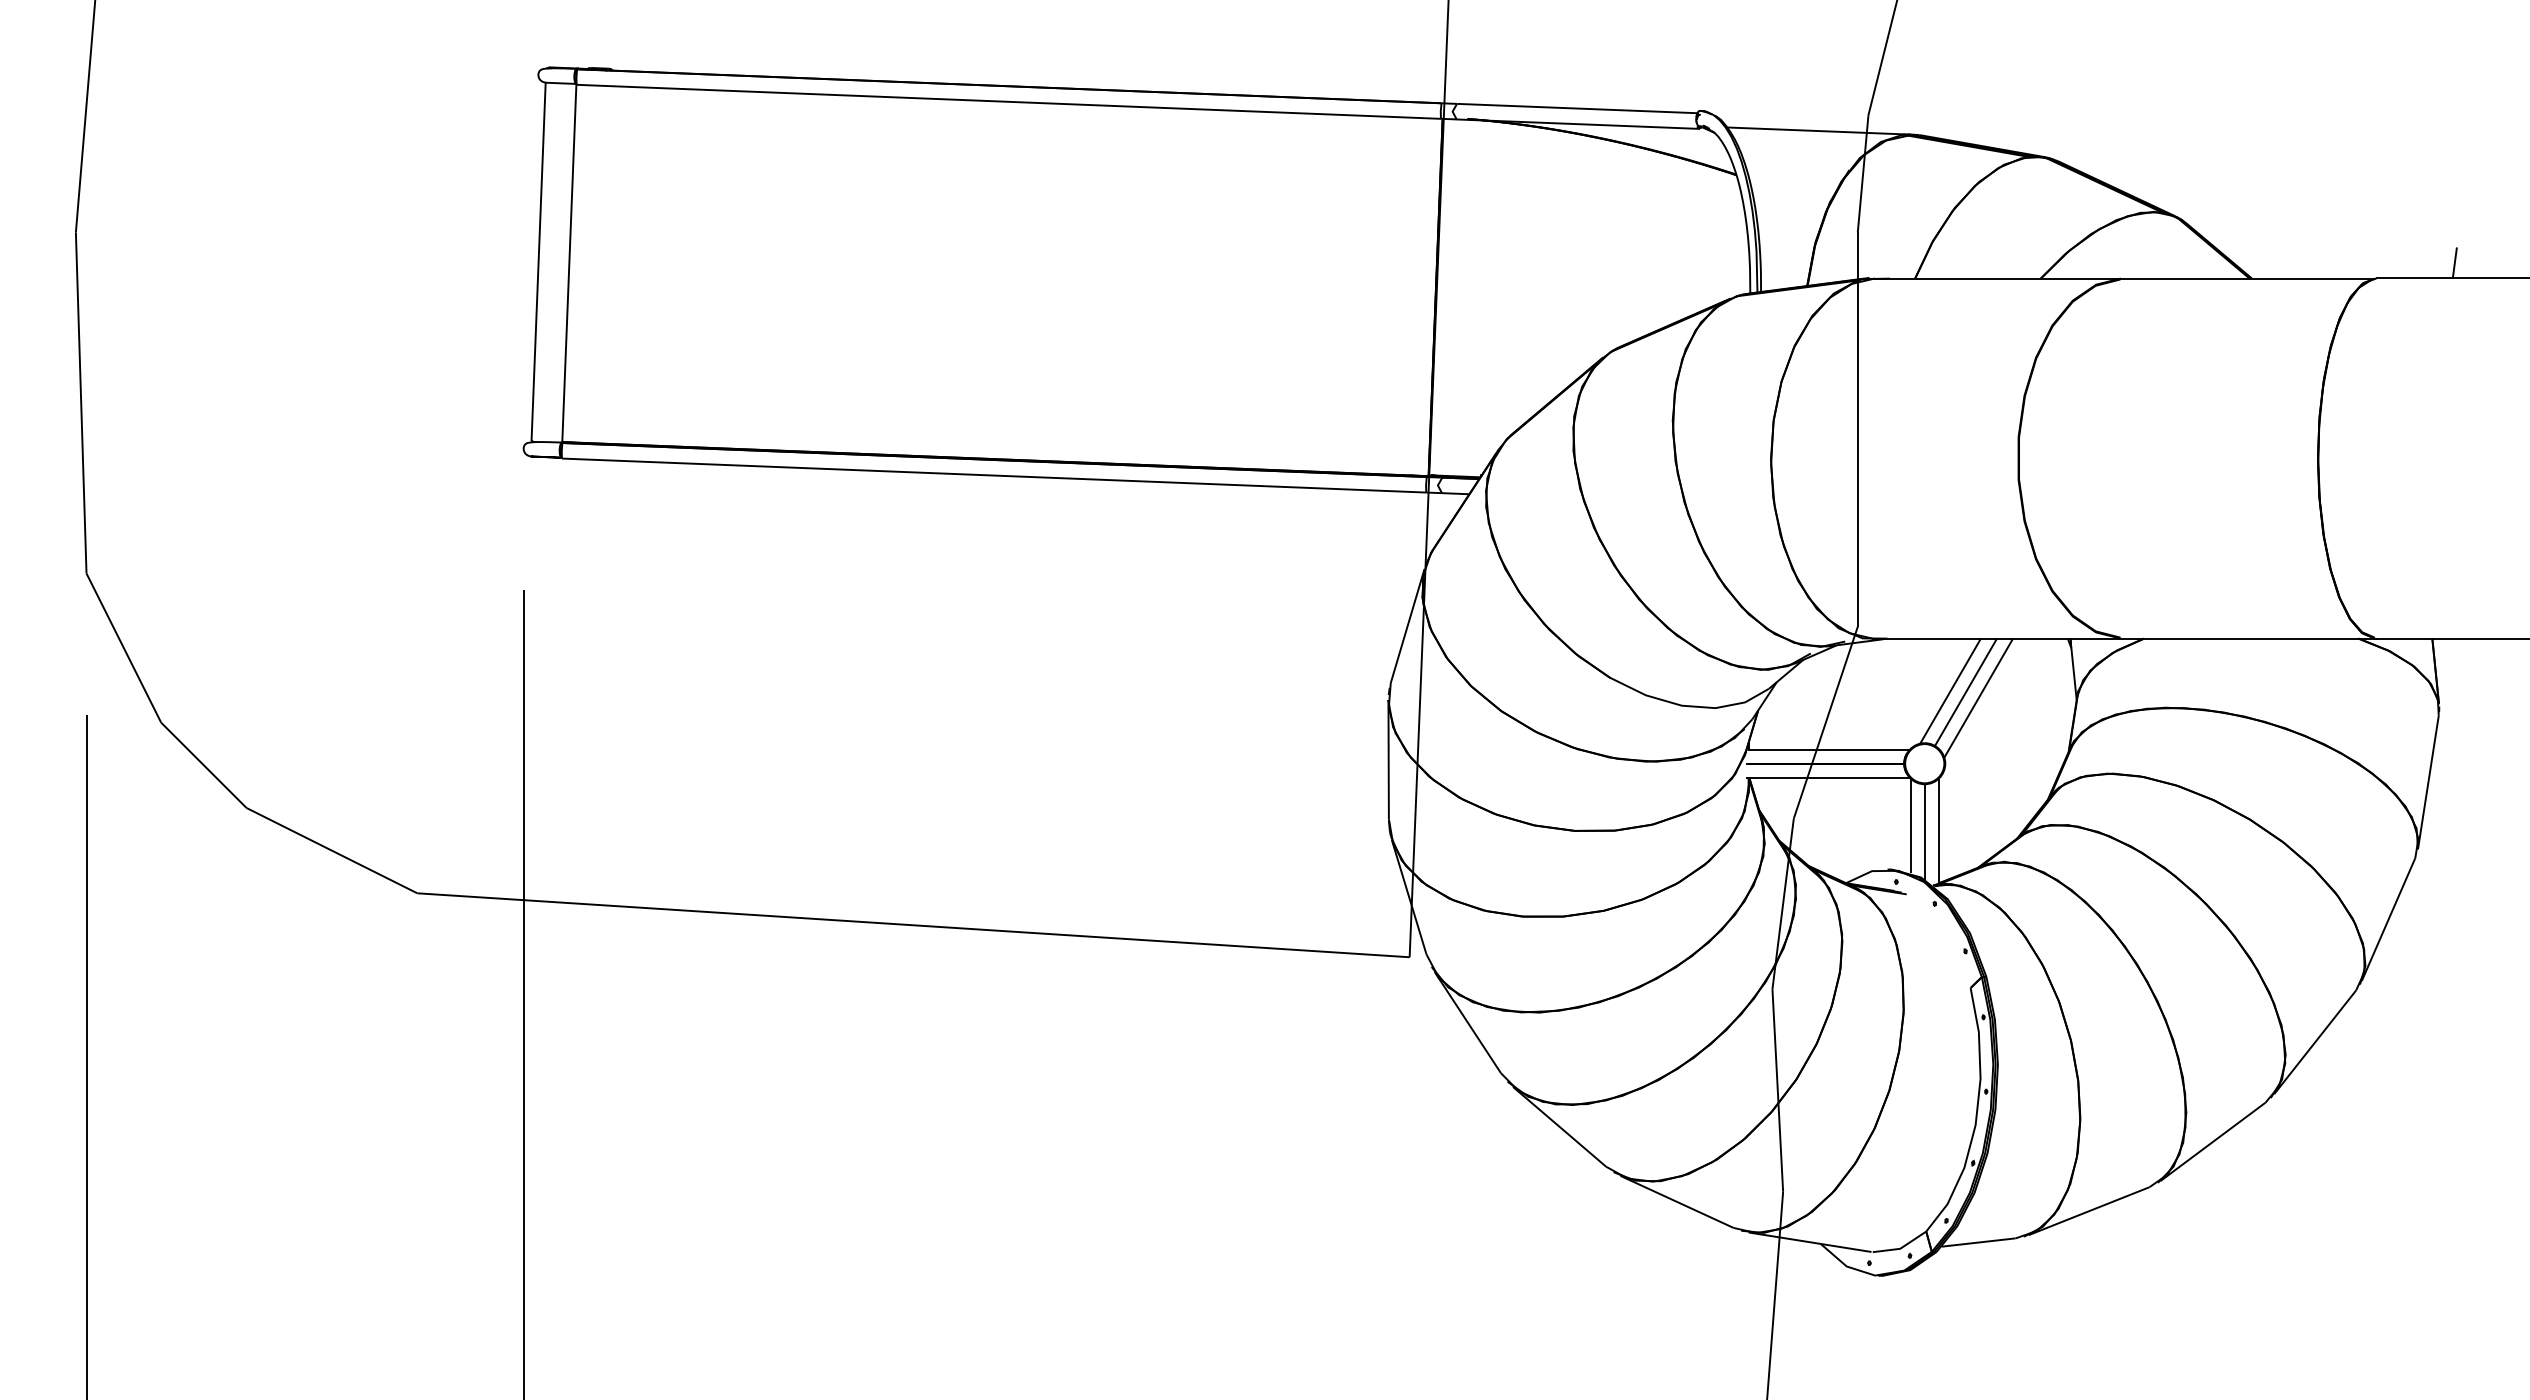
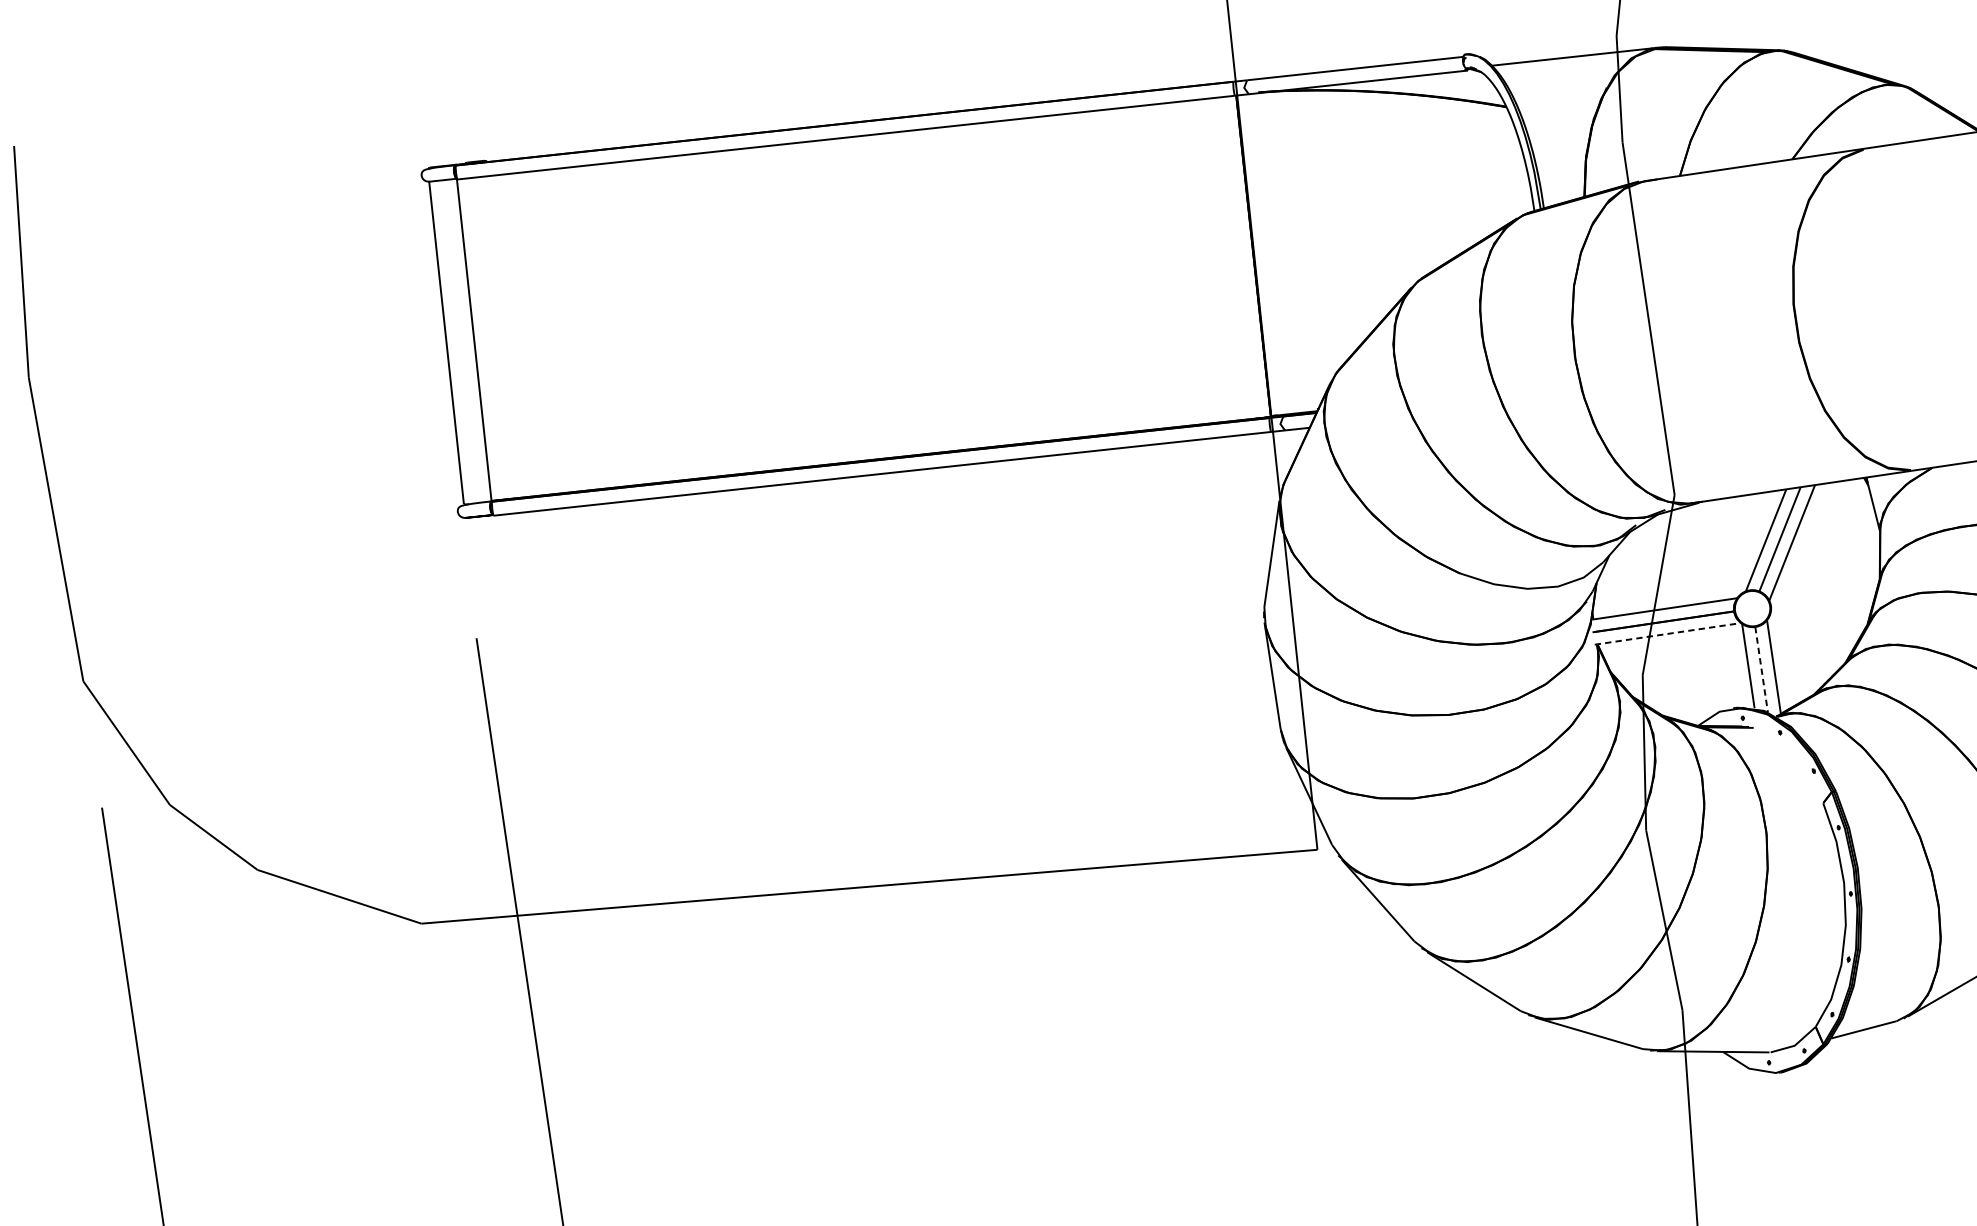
line: (1827, 777) -> (1667, 633), solid -> dashed
line: (1924, 831) -> (1761, 669), solid -> dashed

